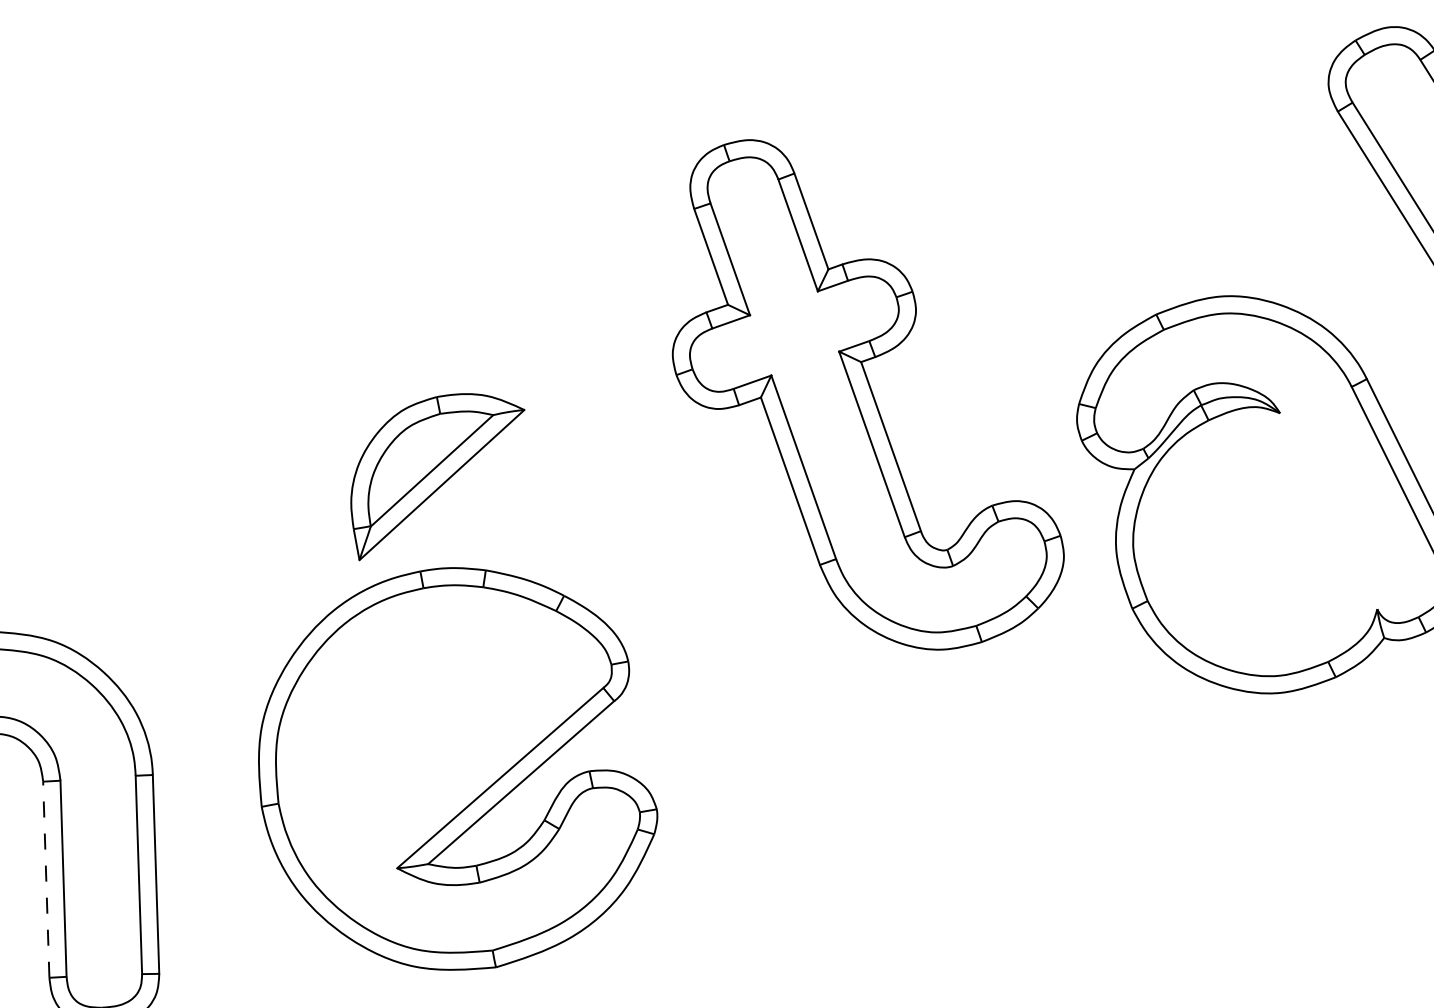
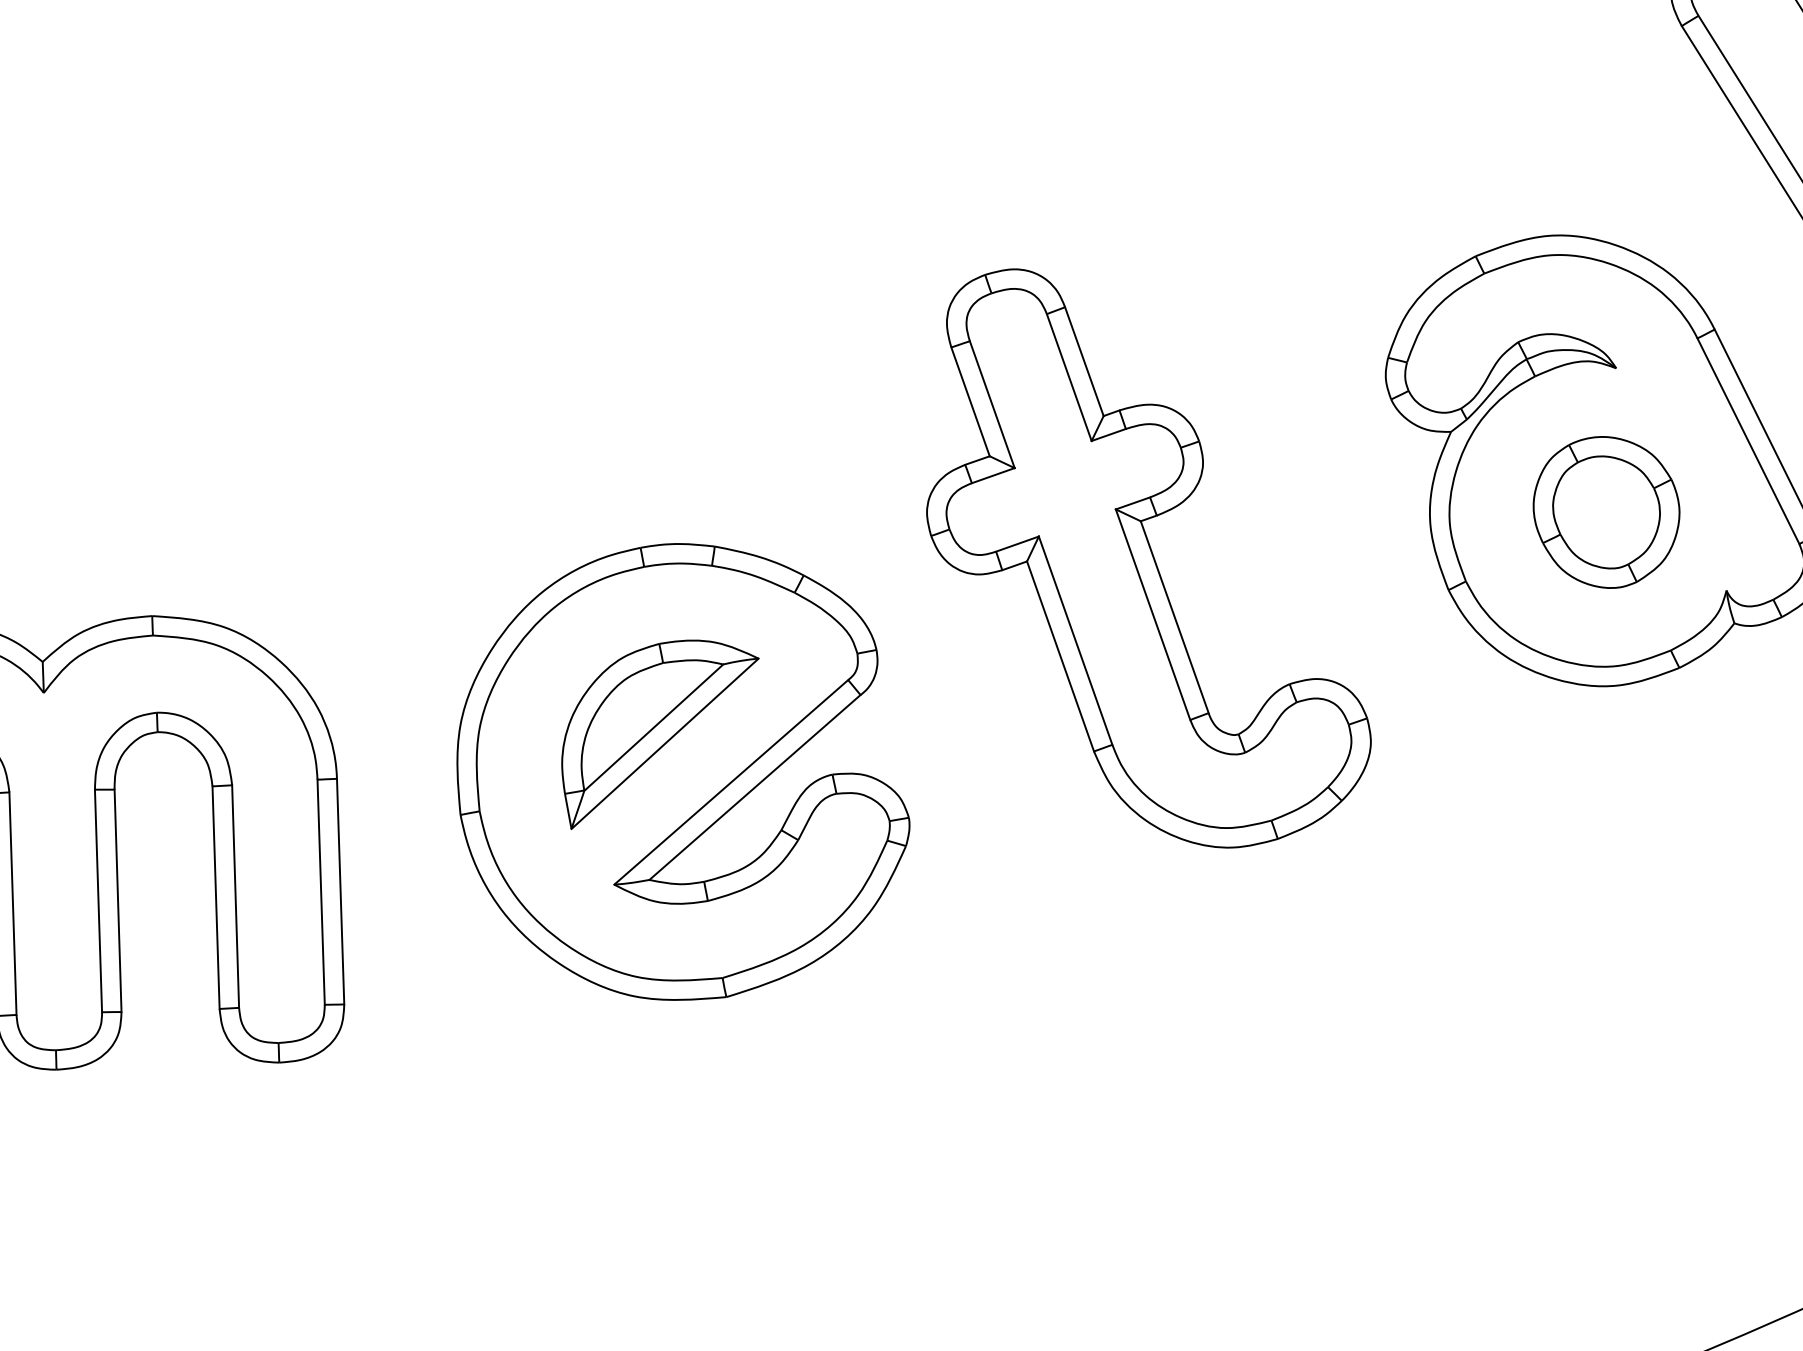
part: (867, 394) -> (1148, 558), moved
part: (437, 476) -> (660, 734), moved
part: (1271, 540) -> (1606, 512), added
line: (46, 879) -> (216, 897), dashed -> solid

